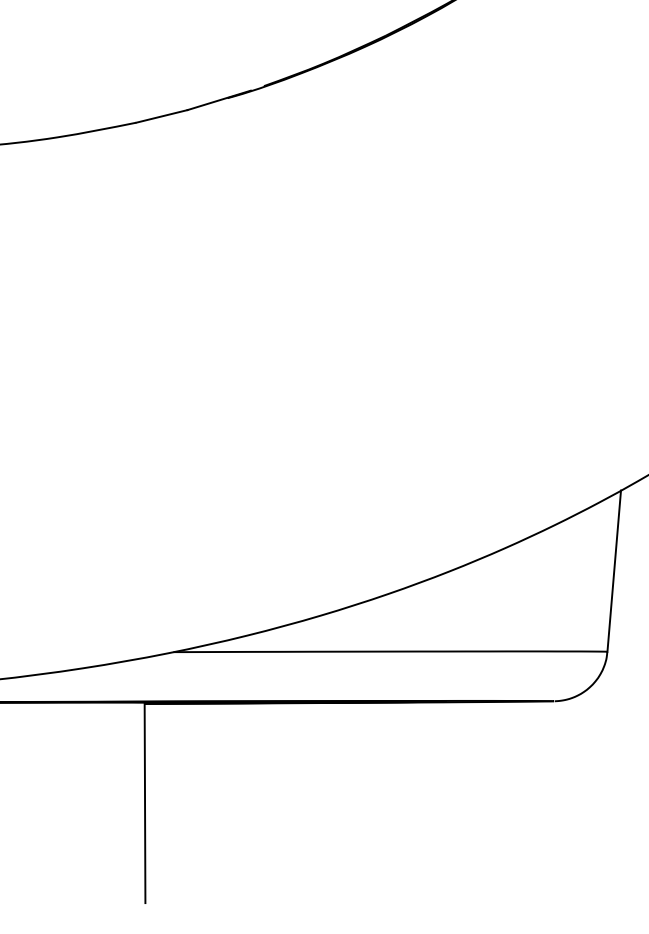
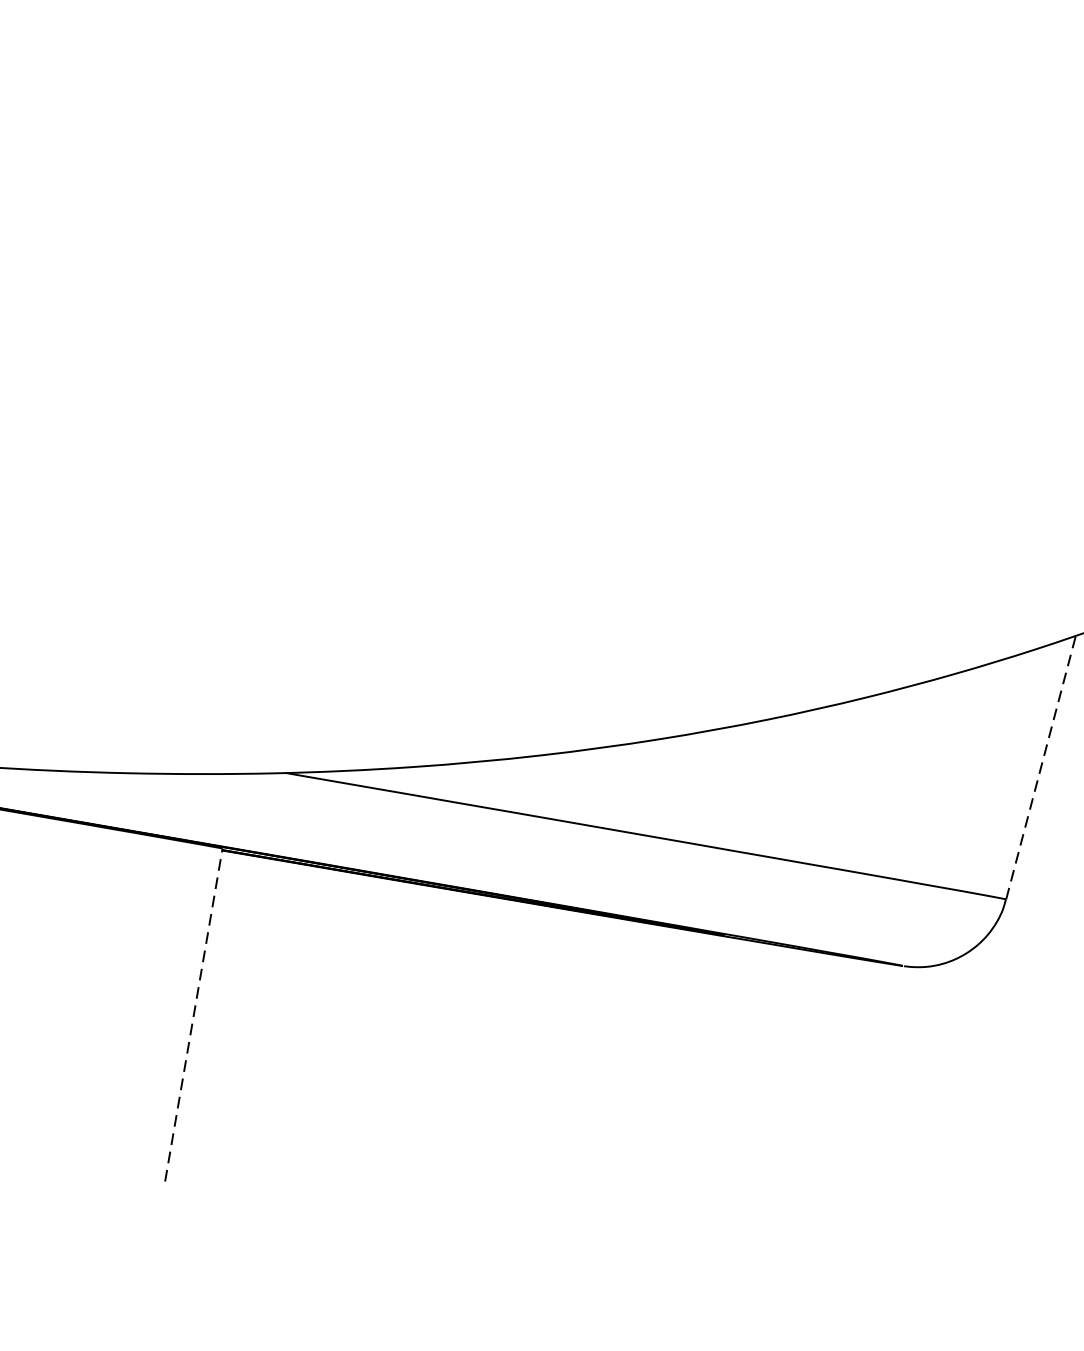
line: (614, 571) -> (1041, 768), solid -> dashed
line: (145, 802) -> (194, 1014), solid -> dashed

